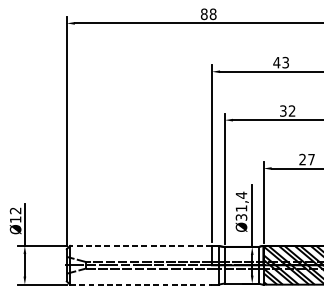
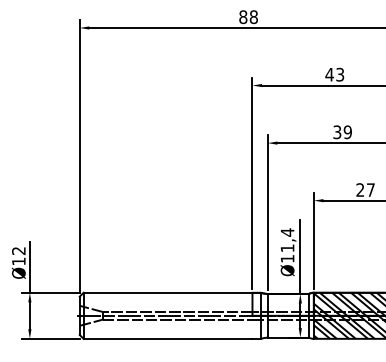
text: (291, 111) -> (347, 132), 32 -> 39
text: (241, 217) -> (287, 258), Ø31,4 -> Ø11,4
line: (140, 245) -> (167, 292), dashed -> solid
line: (141, 284) -> (168, 338), dashed -> solid

